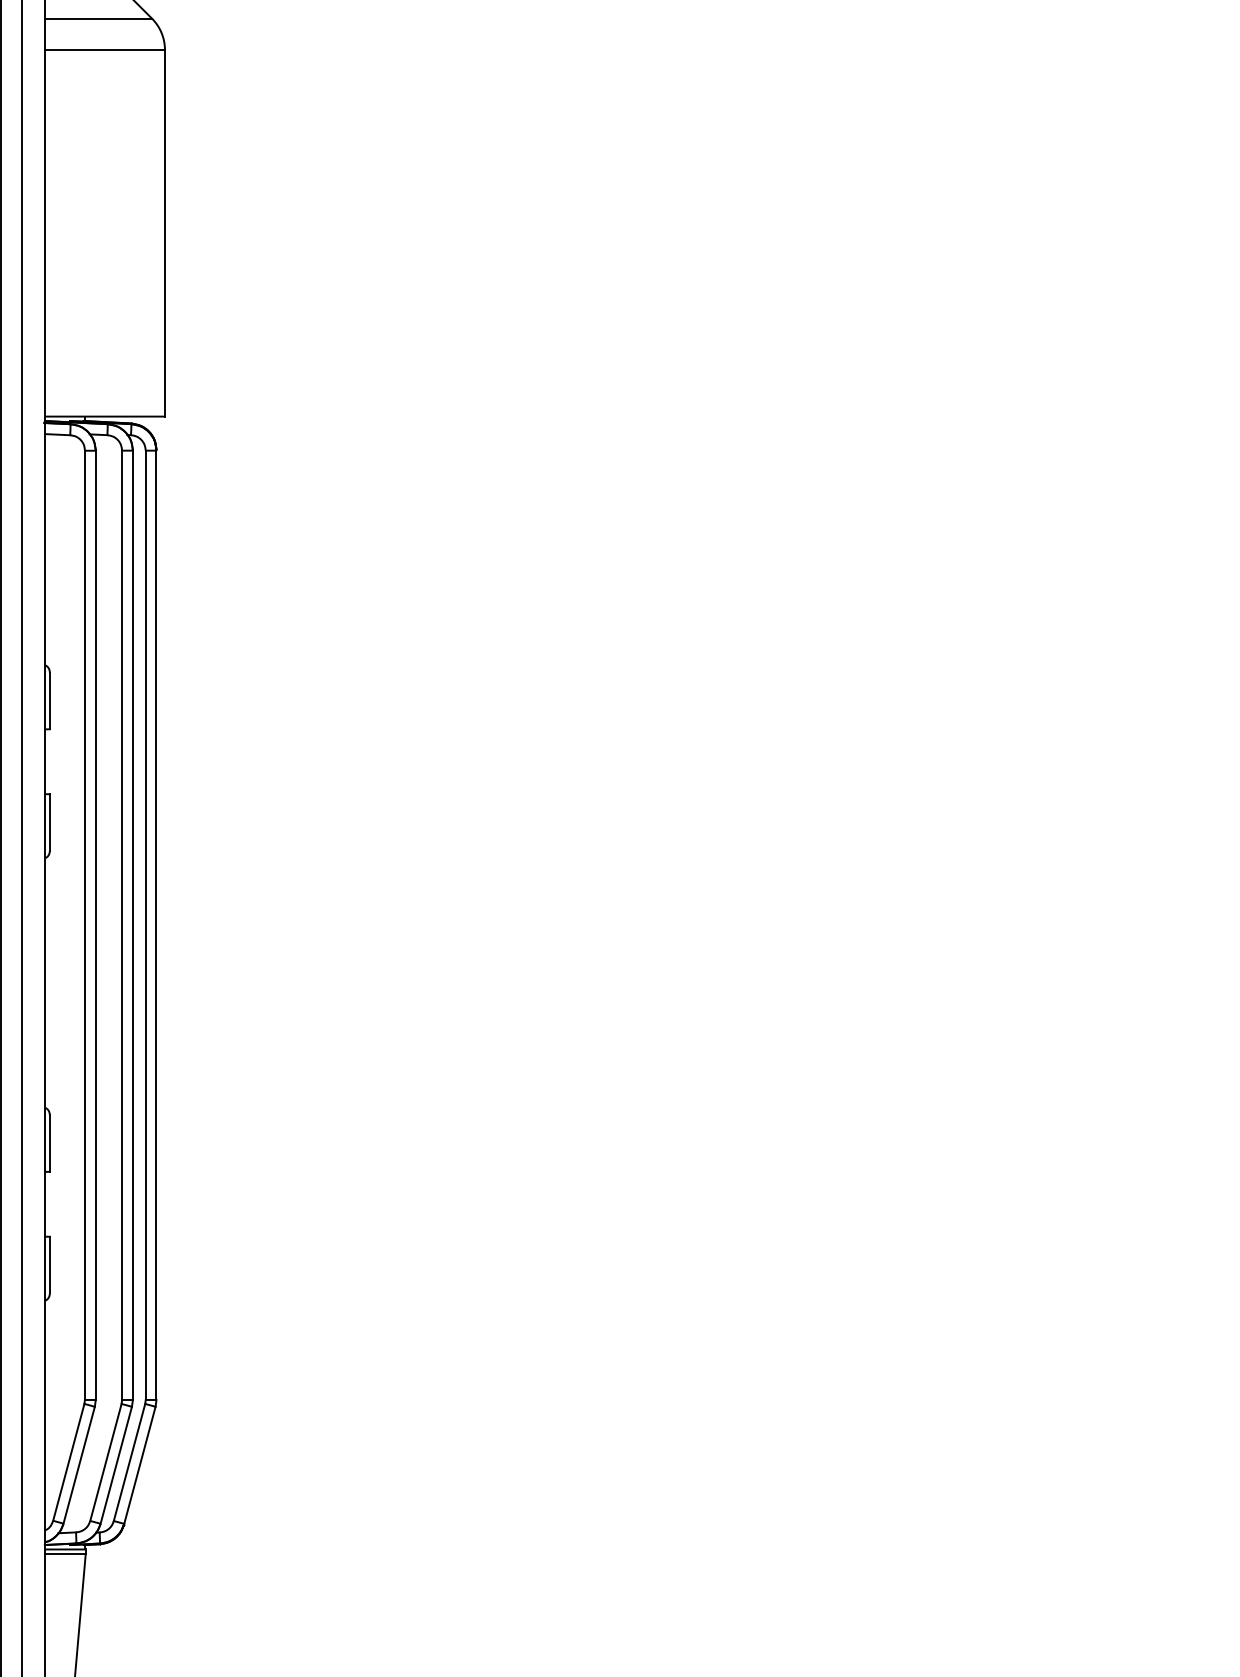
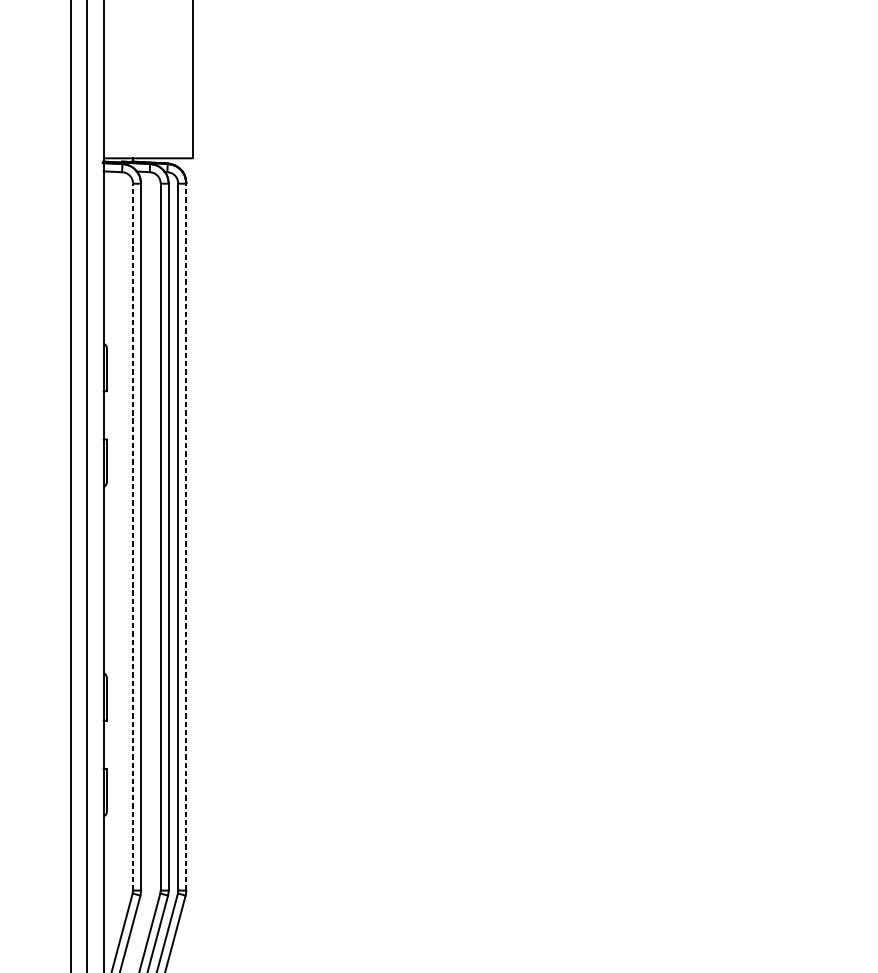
line: (84, 925) -> (132, 537), solid -> dashed
line: (156, 925) -> (186, 537), solid -> dashed

